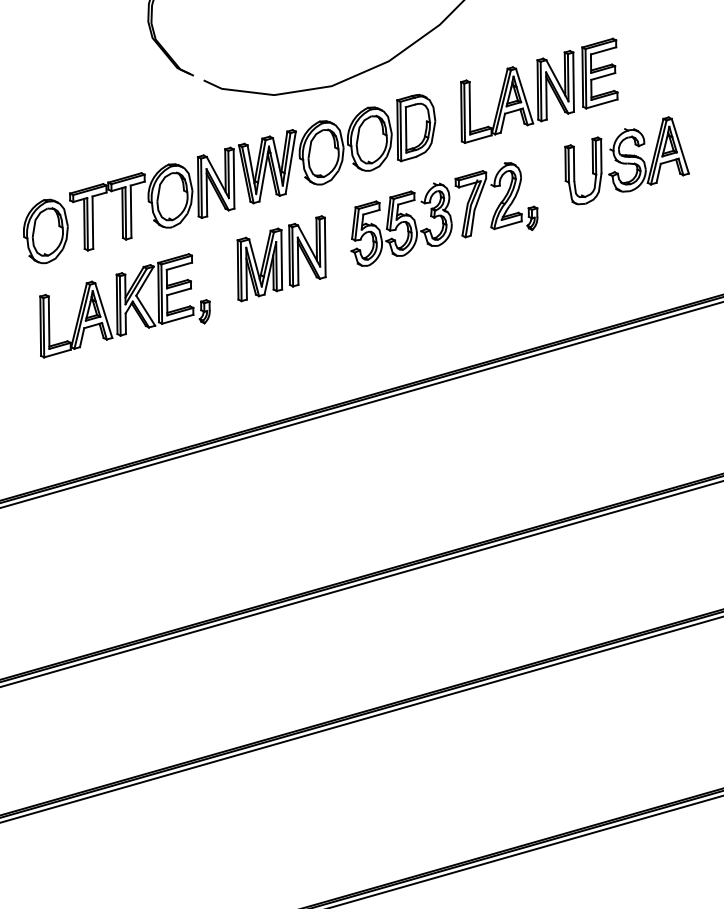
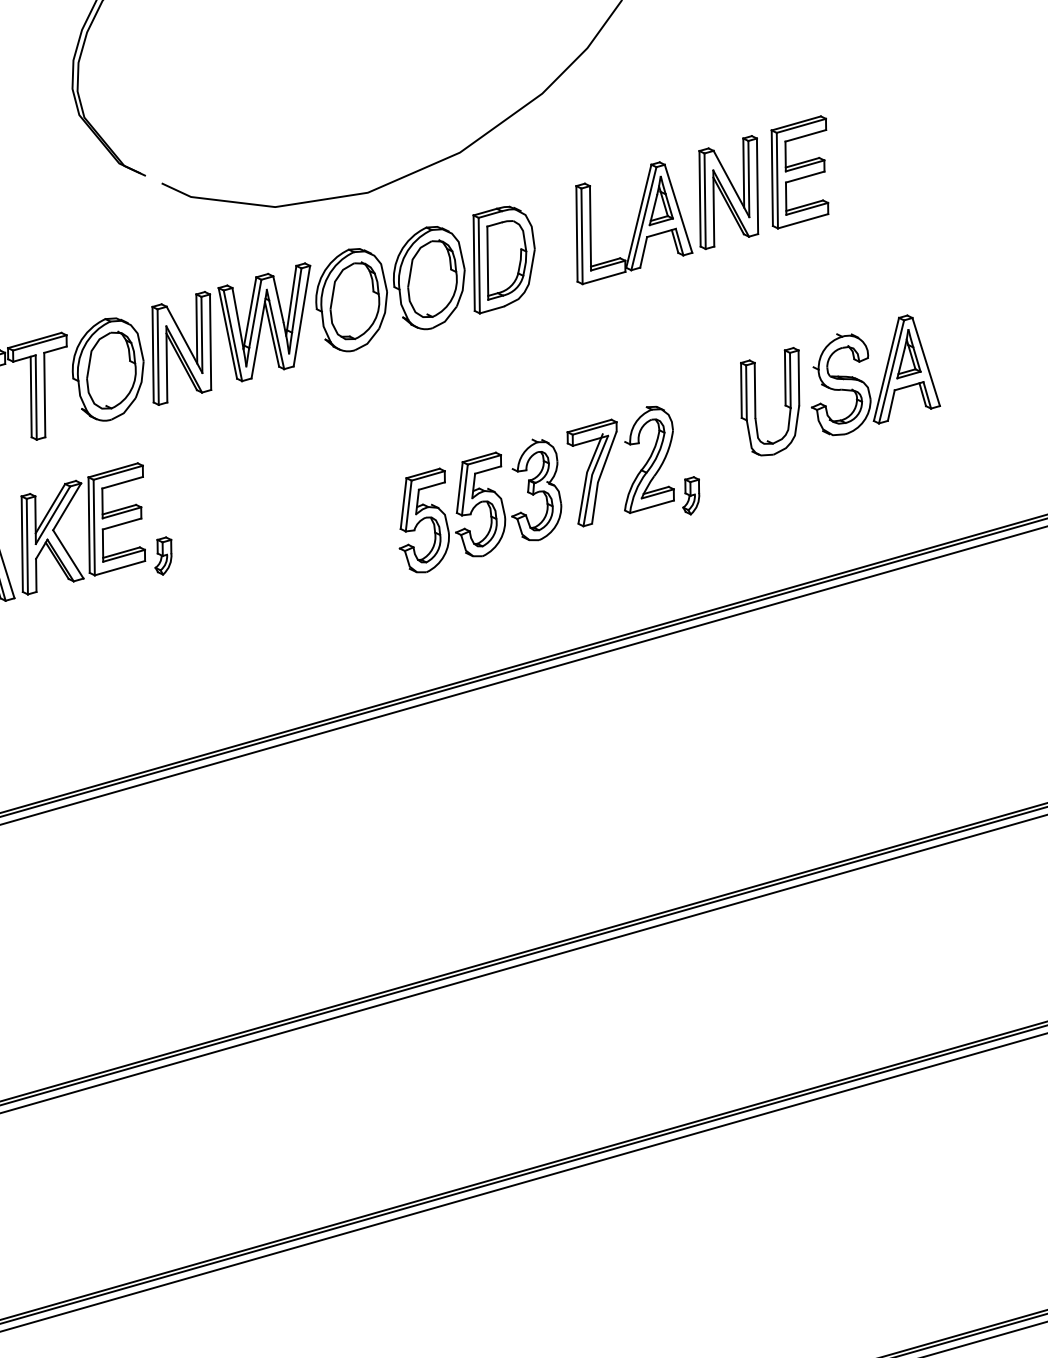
part: (626, 160) -> (839, 384), moved
part: (444, 214) -> (549, 489), moved
part: (281, 258) -> (287, 470), removed

